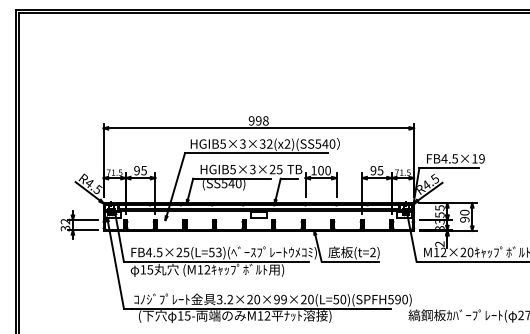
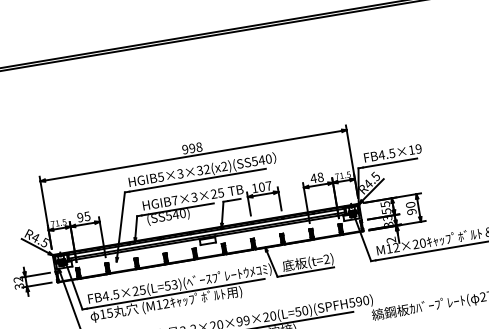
text: (232, 169) -> (174, 200), HGIB5×3×25 -> HGIB7×3×25
text: (327, 170) -> (268, 185), 100 -> 107
text: (376, 170) -> (316, 177), 95 -> 48

